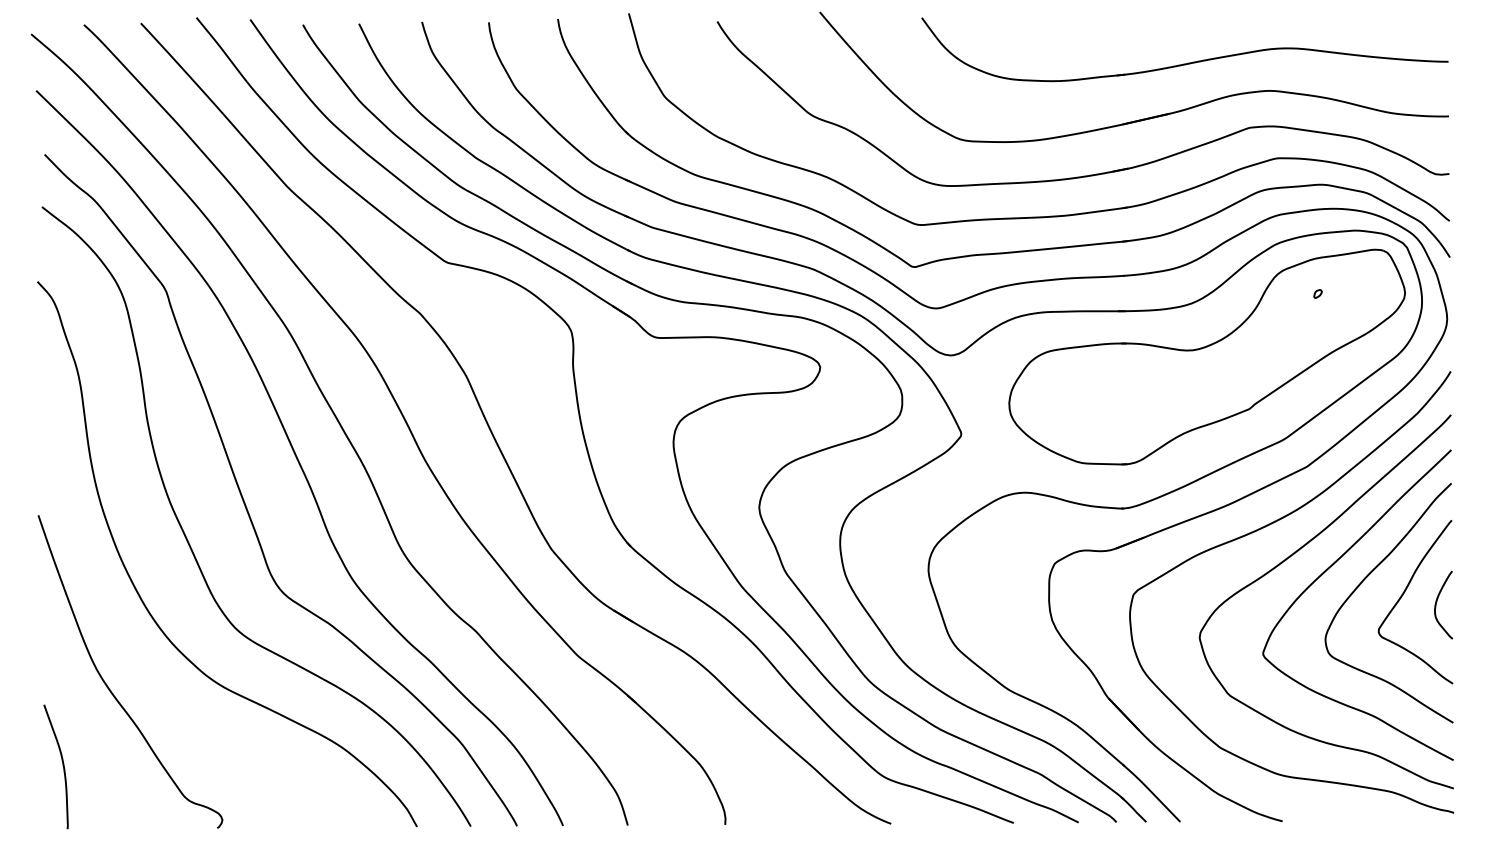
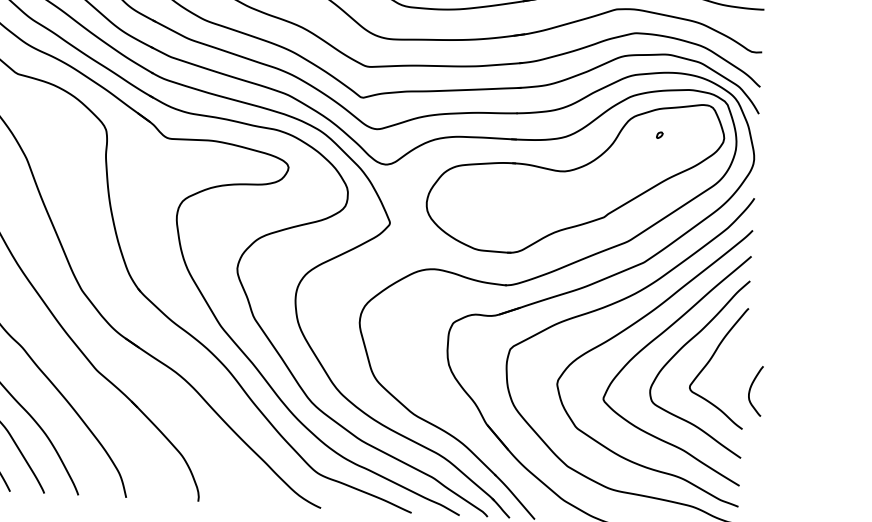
curve: (1437, 602) -> (751, 388), moved

